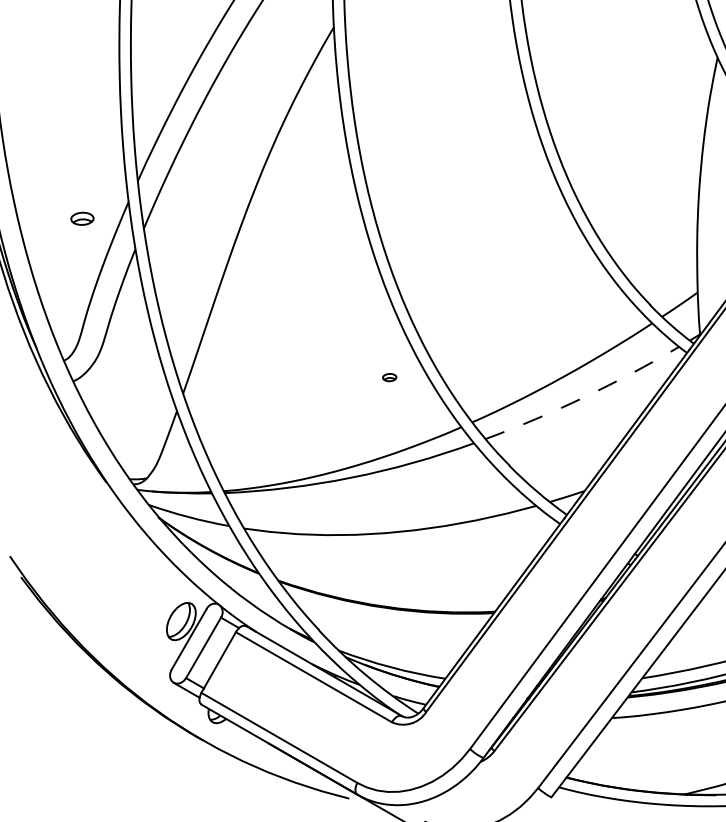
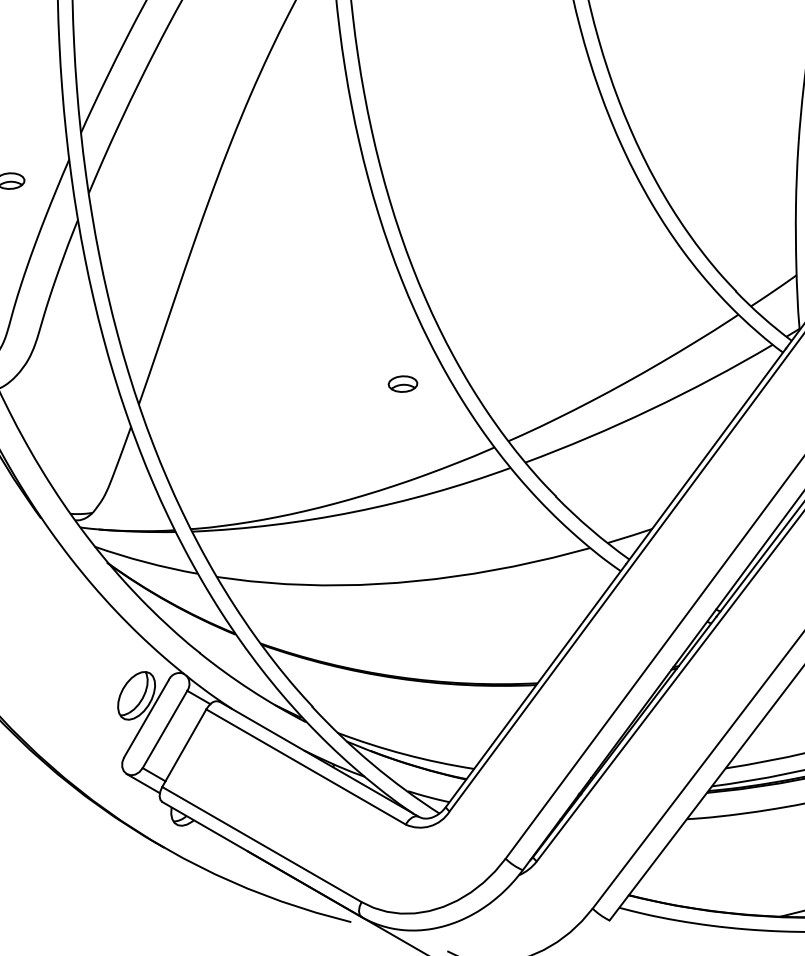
part: (389, 377) -> (402, 383), size x1.67
arc: (584, 397) -> (651, 409), dashed -> solid

